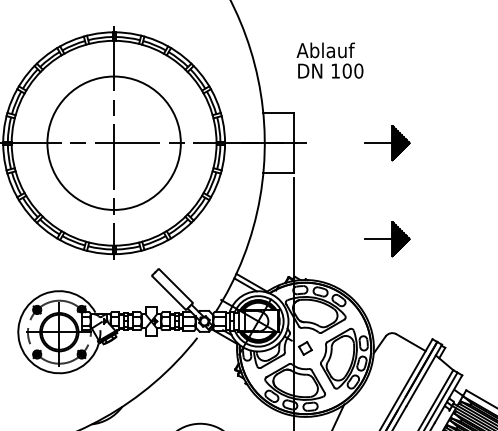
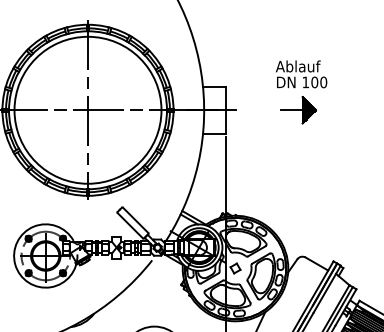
text: (329, 60) -> (301, 74), moved
circle: (113, 142) -> (87, 109), size x1.43
part: (387, 239) -> (298, 184), removed

